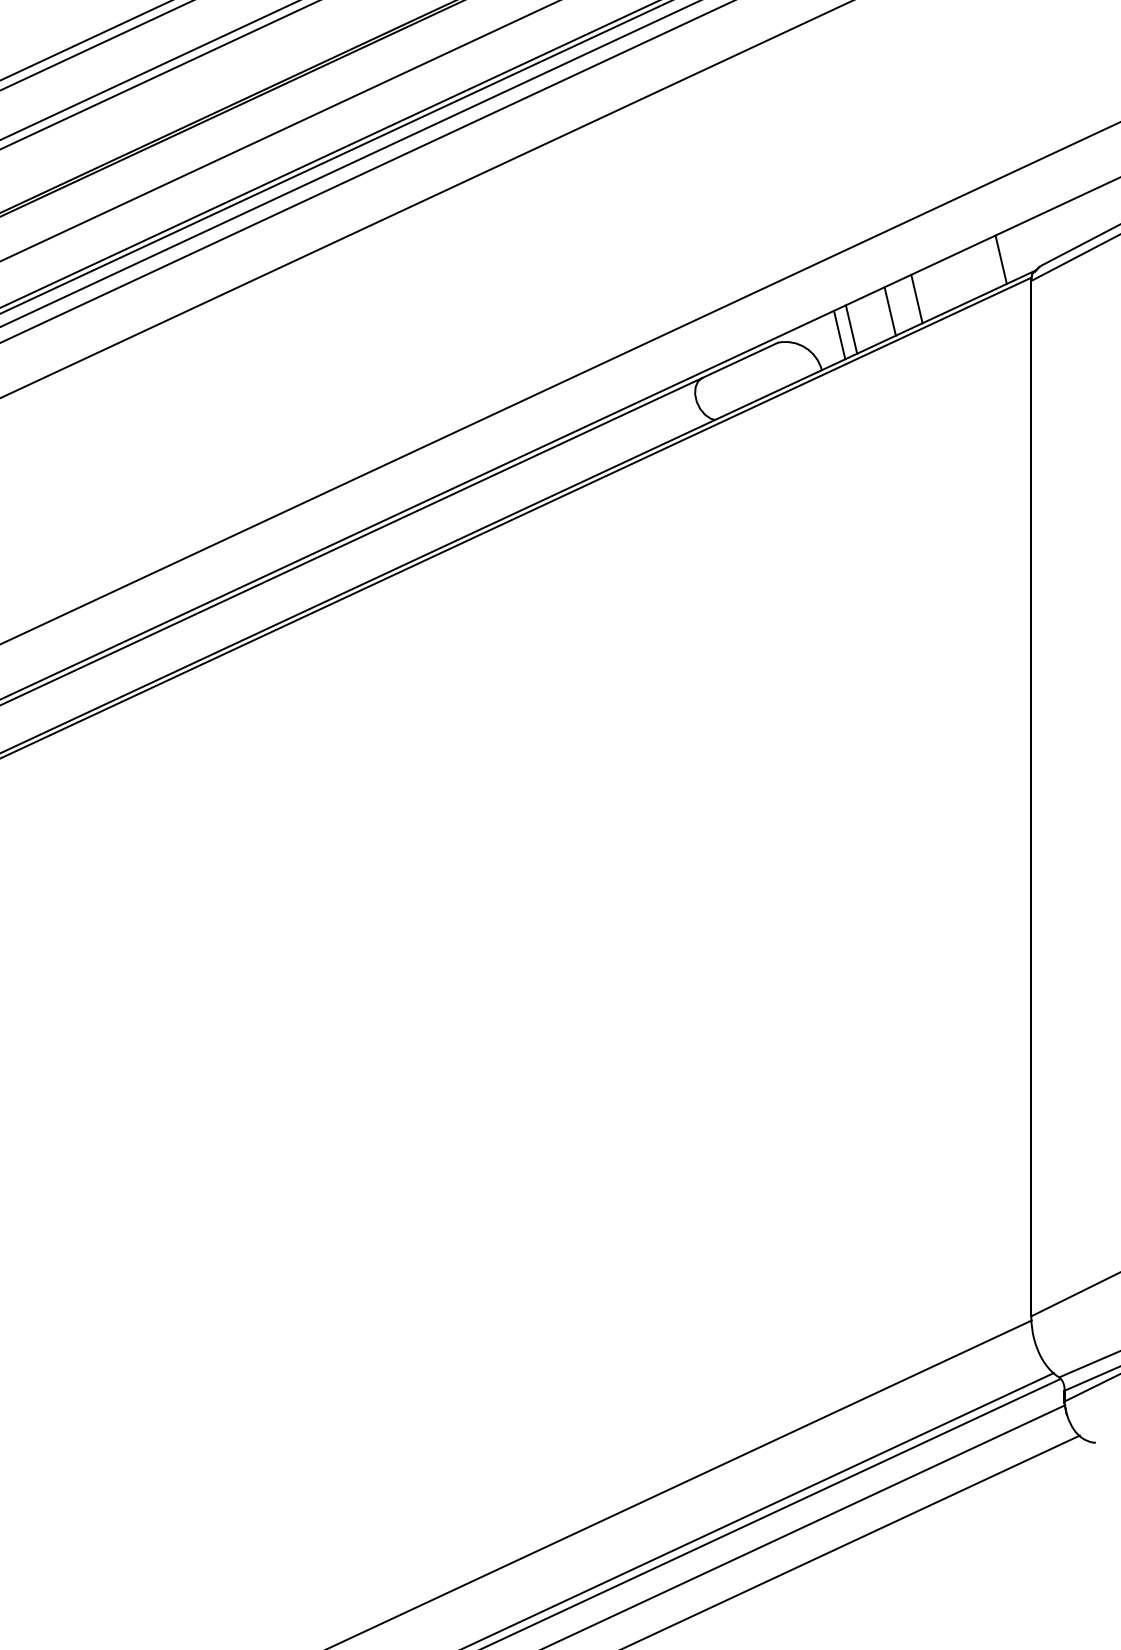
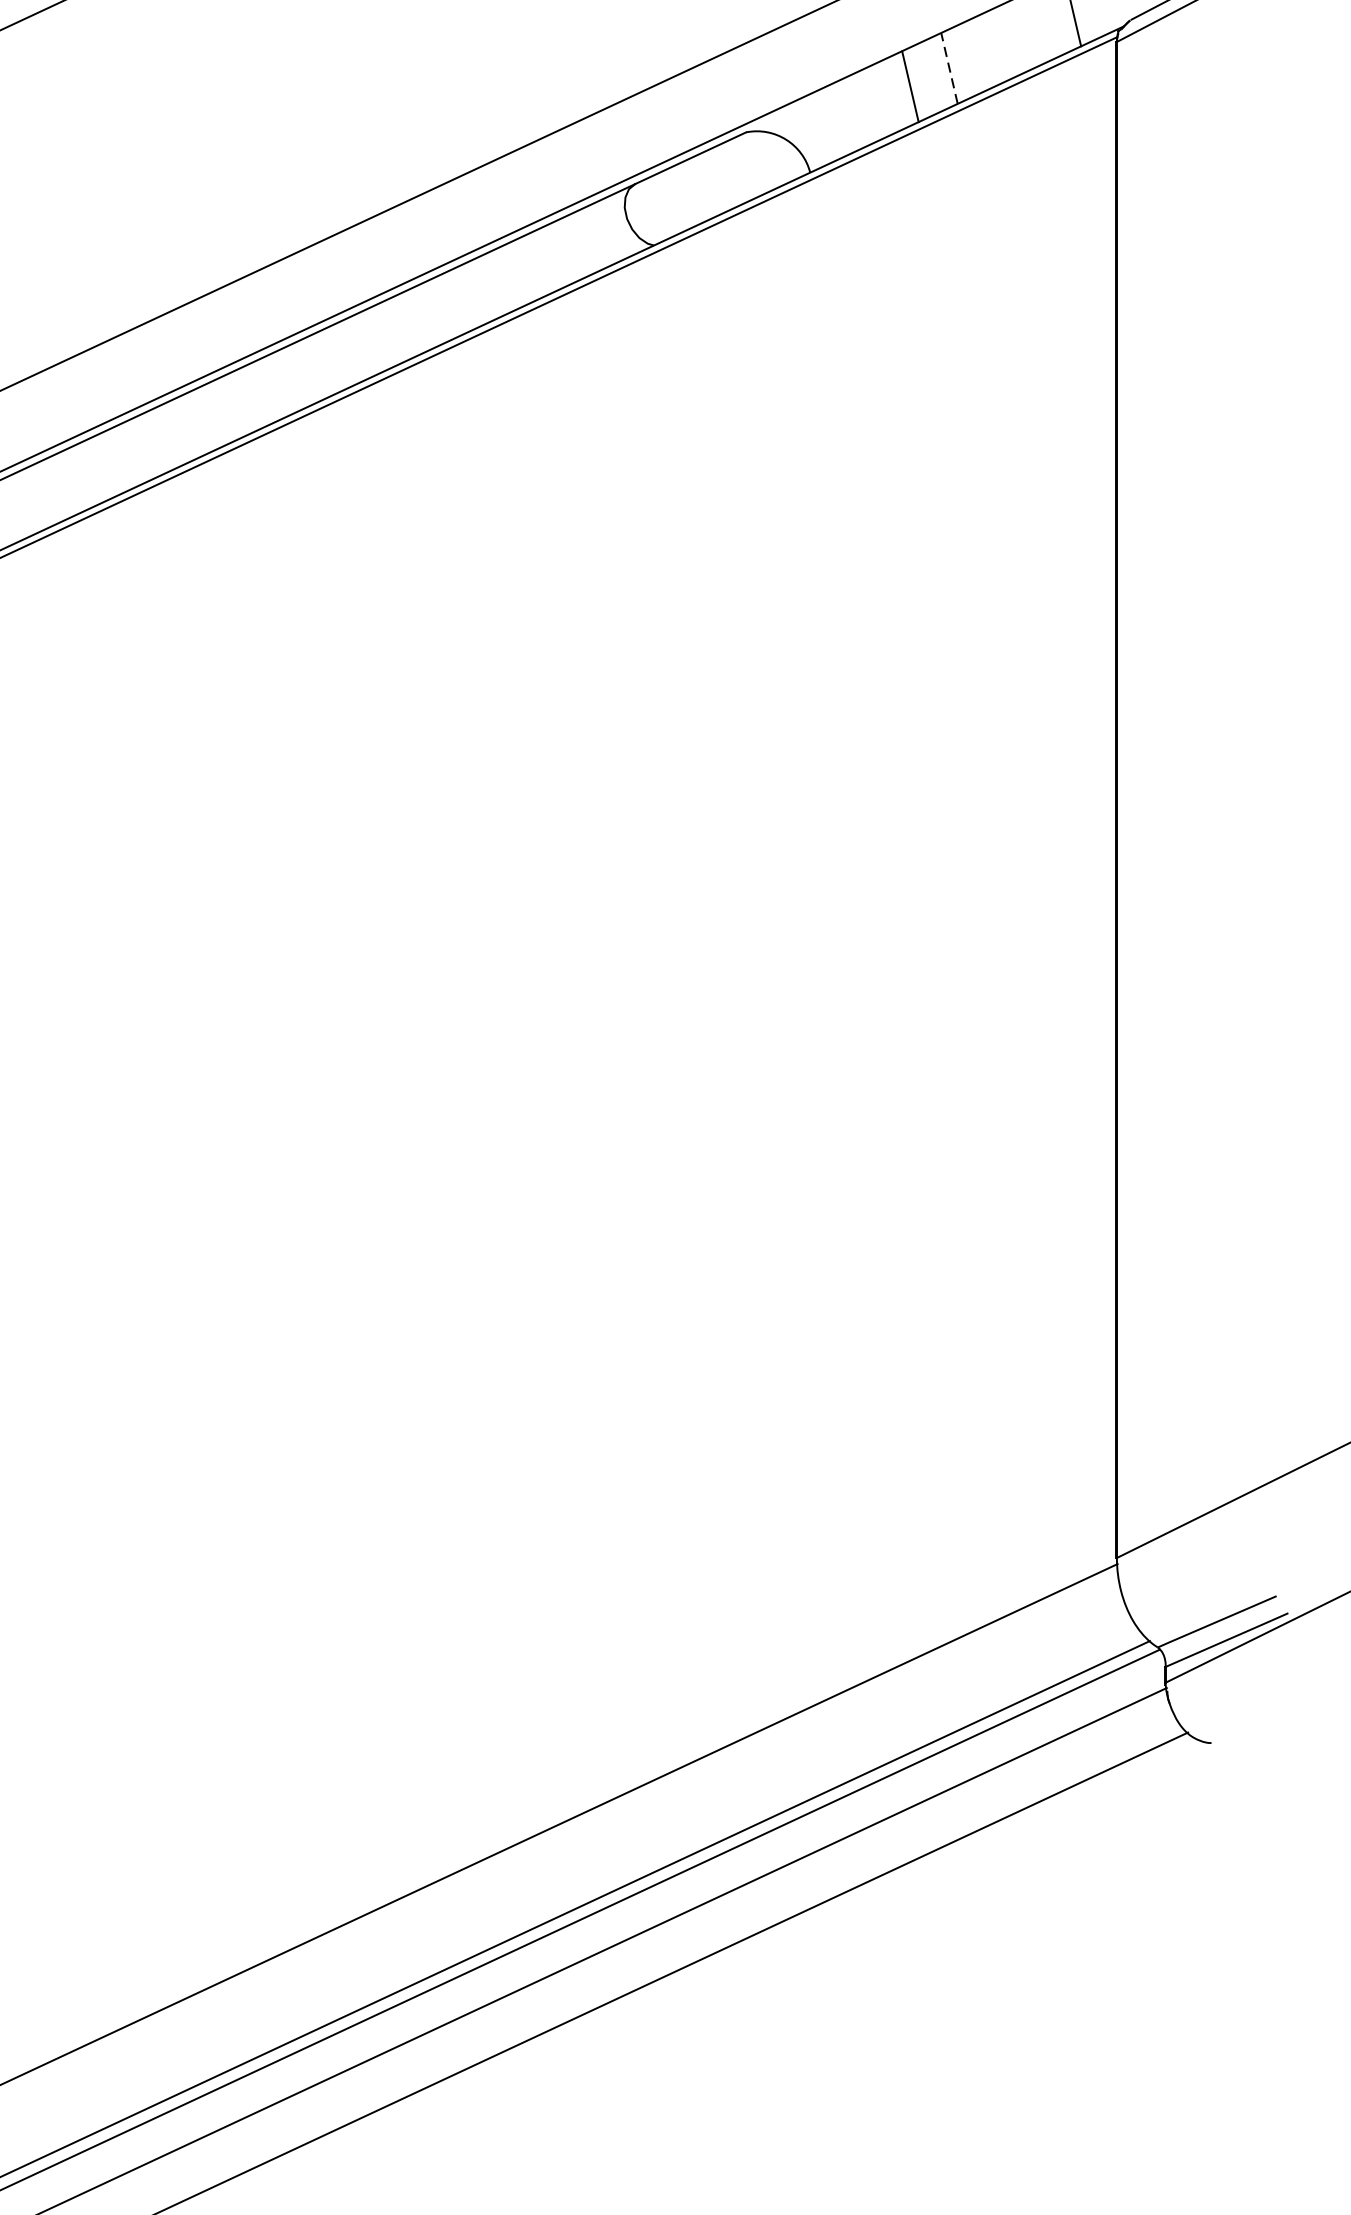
line: (916, 299) -> (948, 69), solid -> dashed
line: (851, 329) -> (853, 113), removed
line: (839, 334) -> (836, 120), removed

